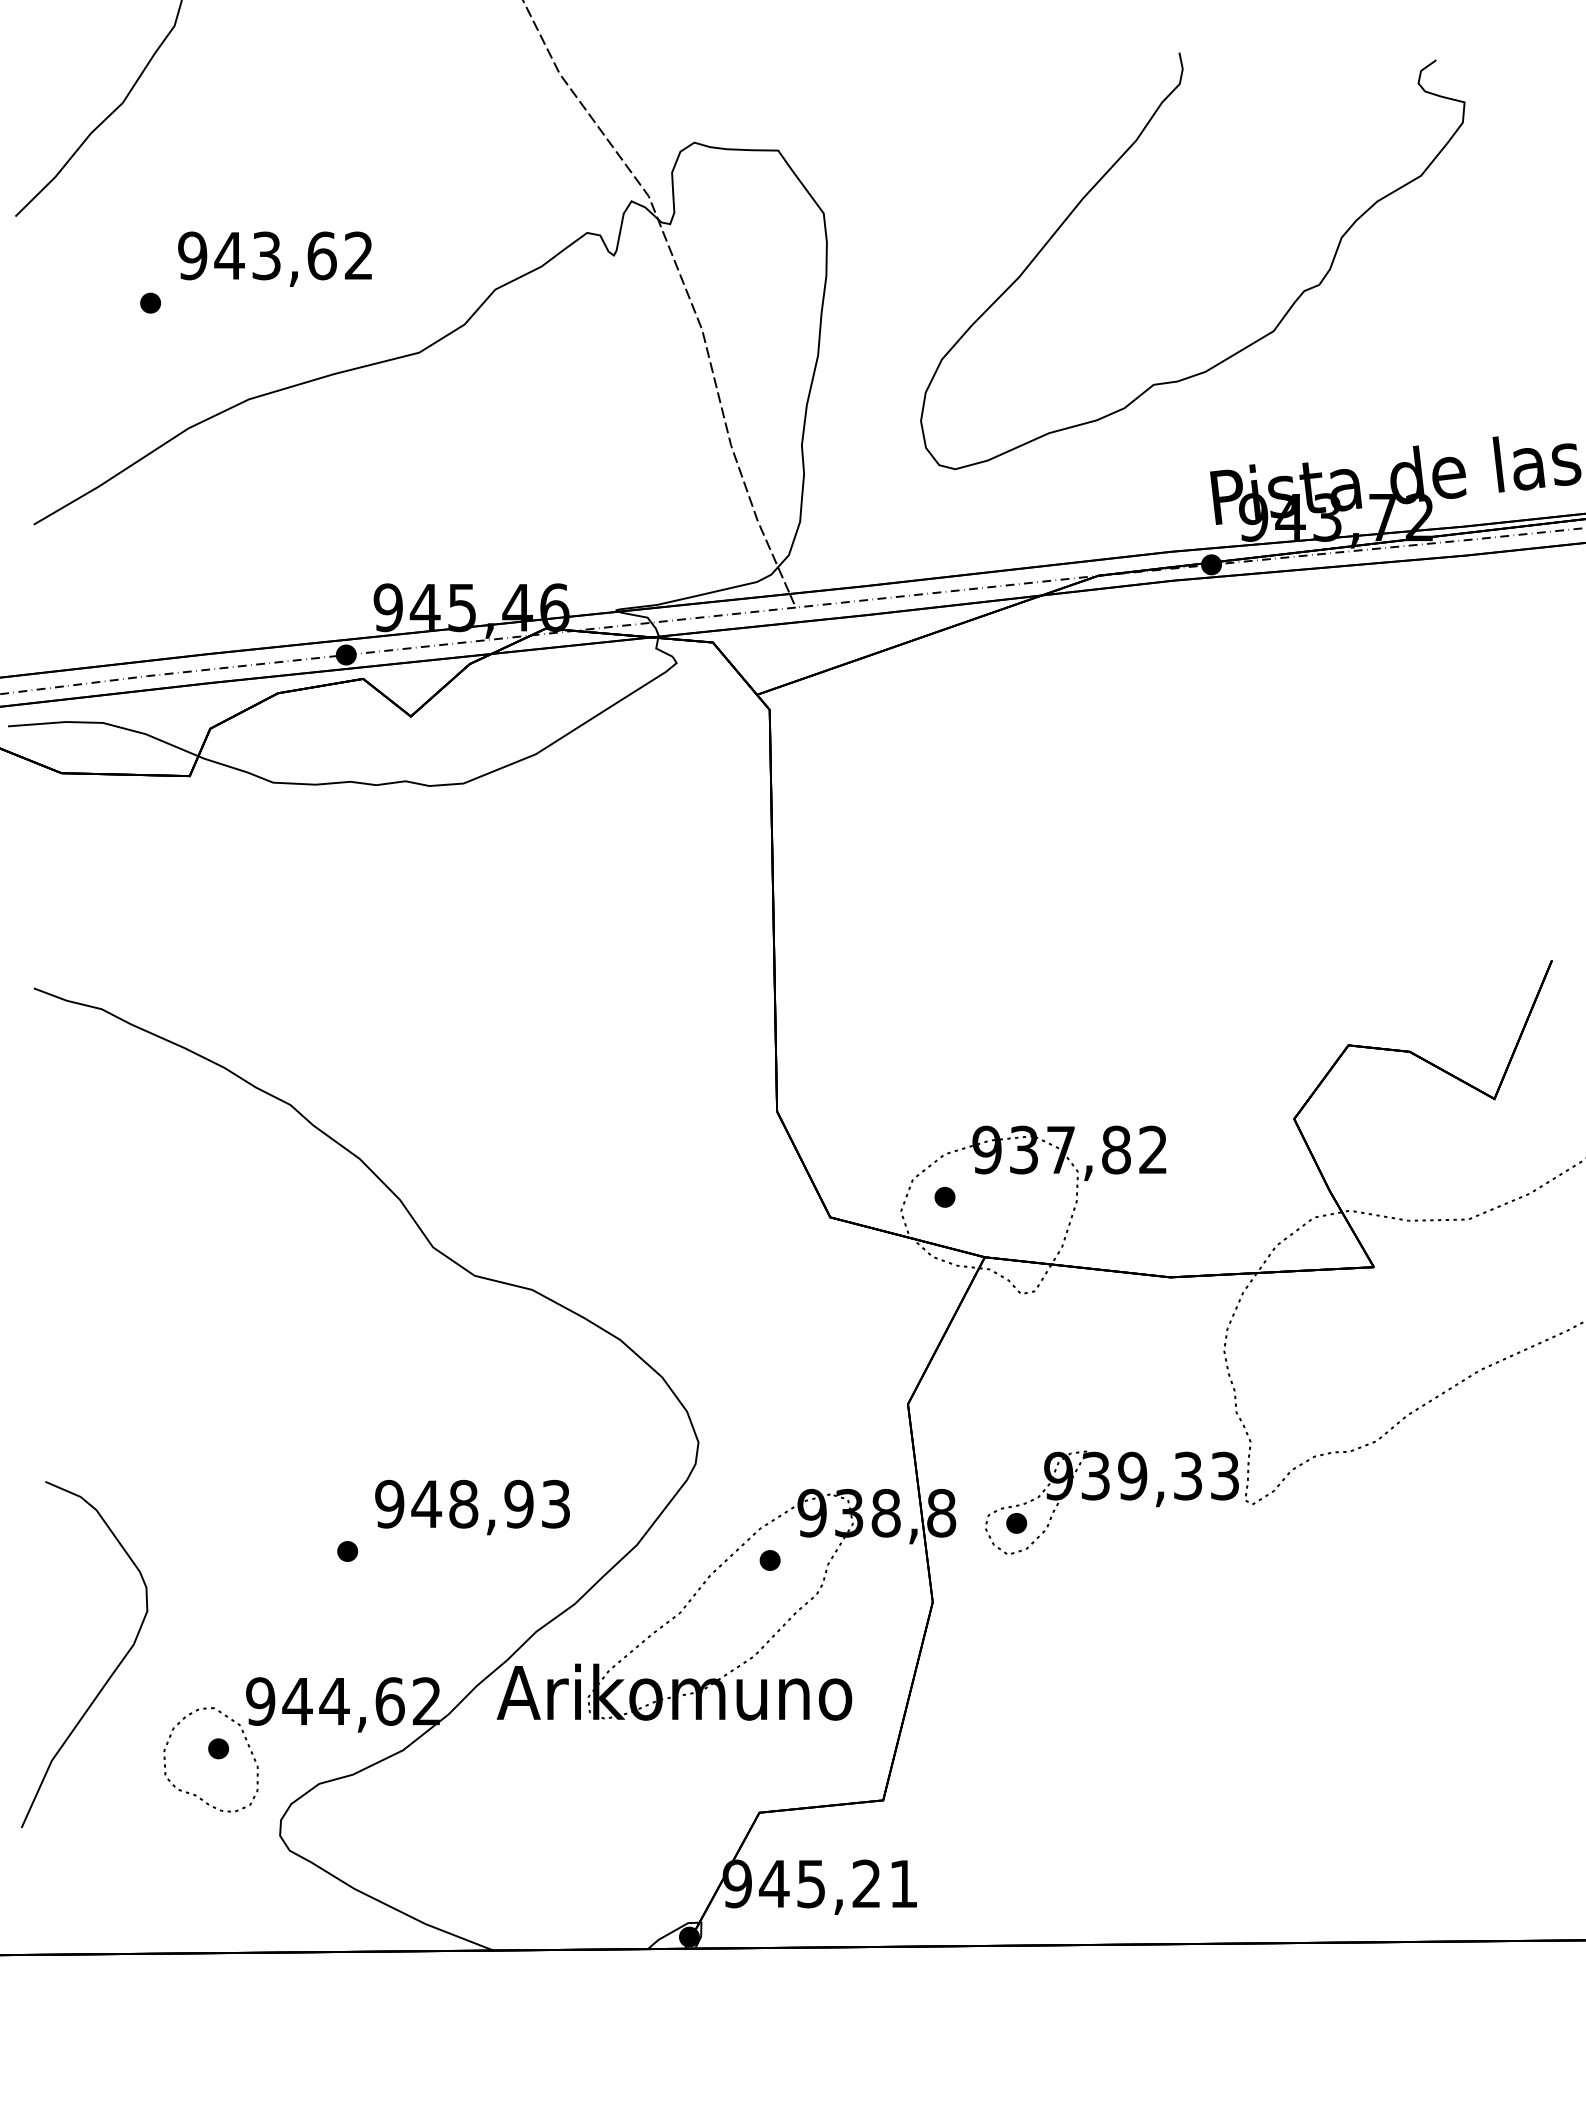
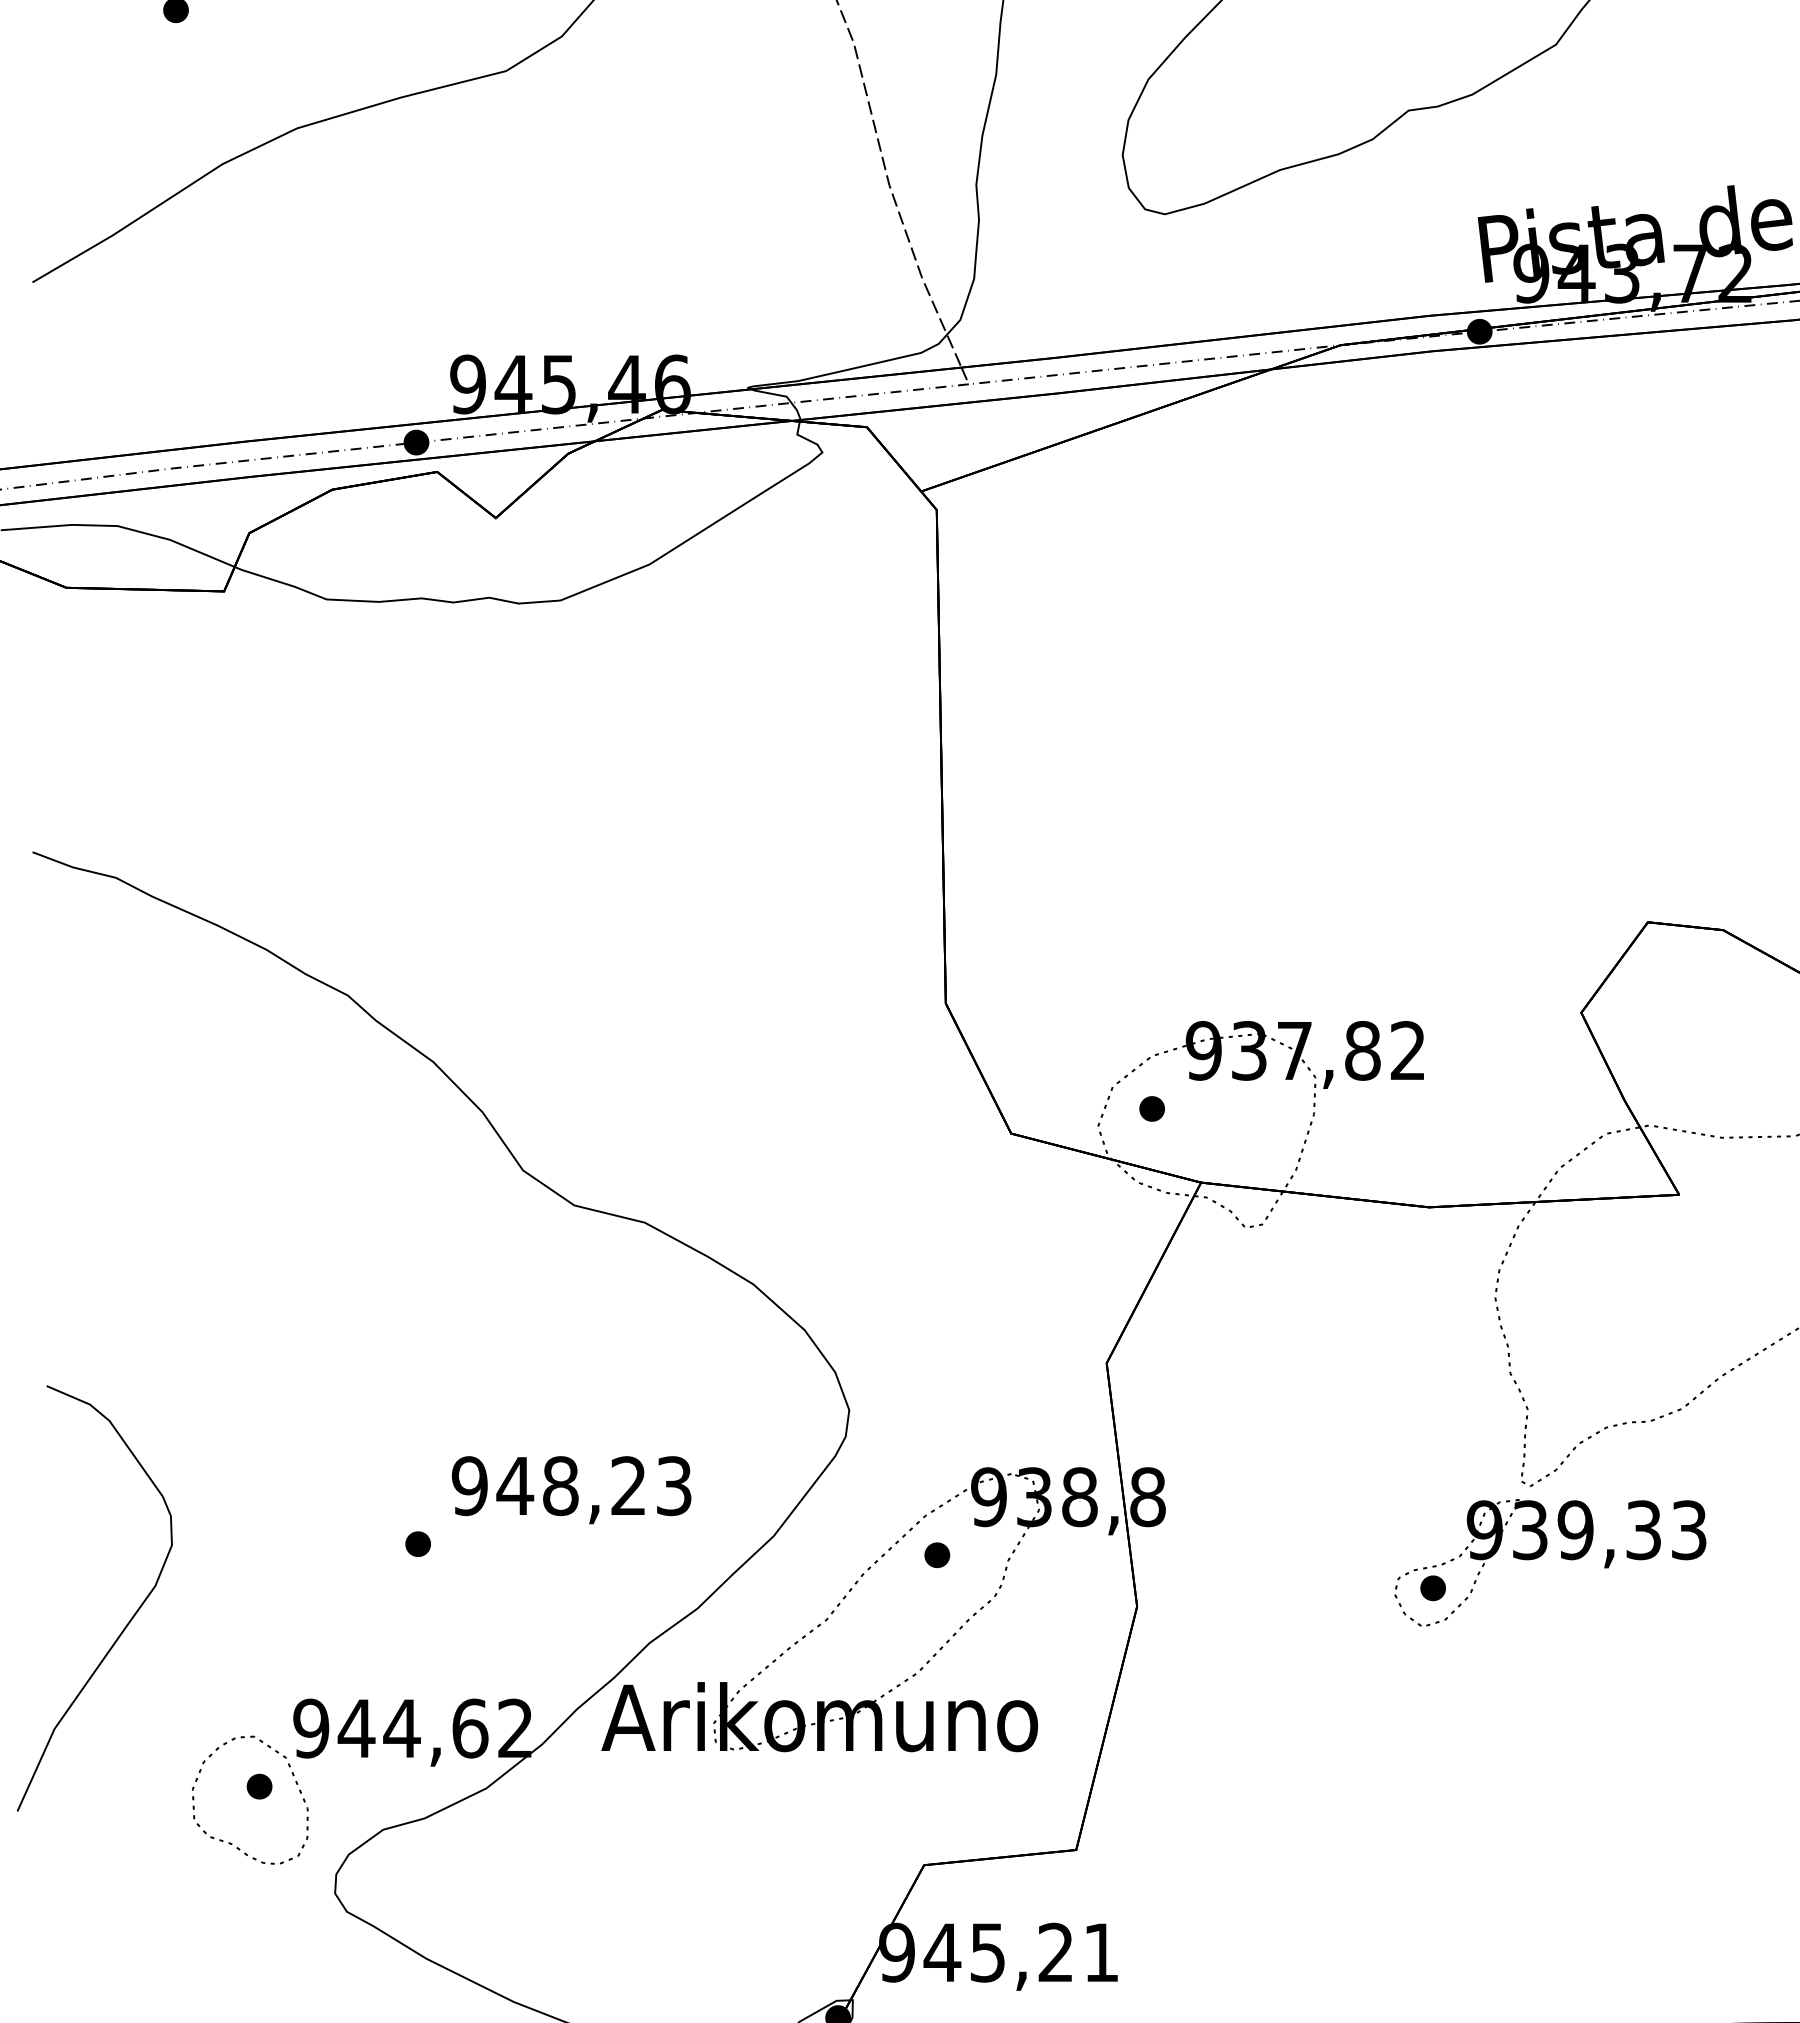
part: (1105, 1496) -> (1542, 1555), moved
text: (518, 1504) -> (628, 1486), 948,93 -> 948,23
curve: (112, 1672) -> (129, 1620), moved

